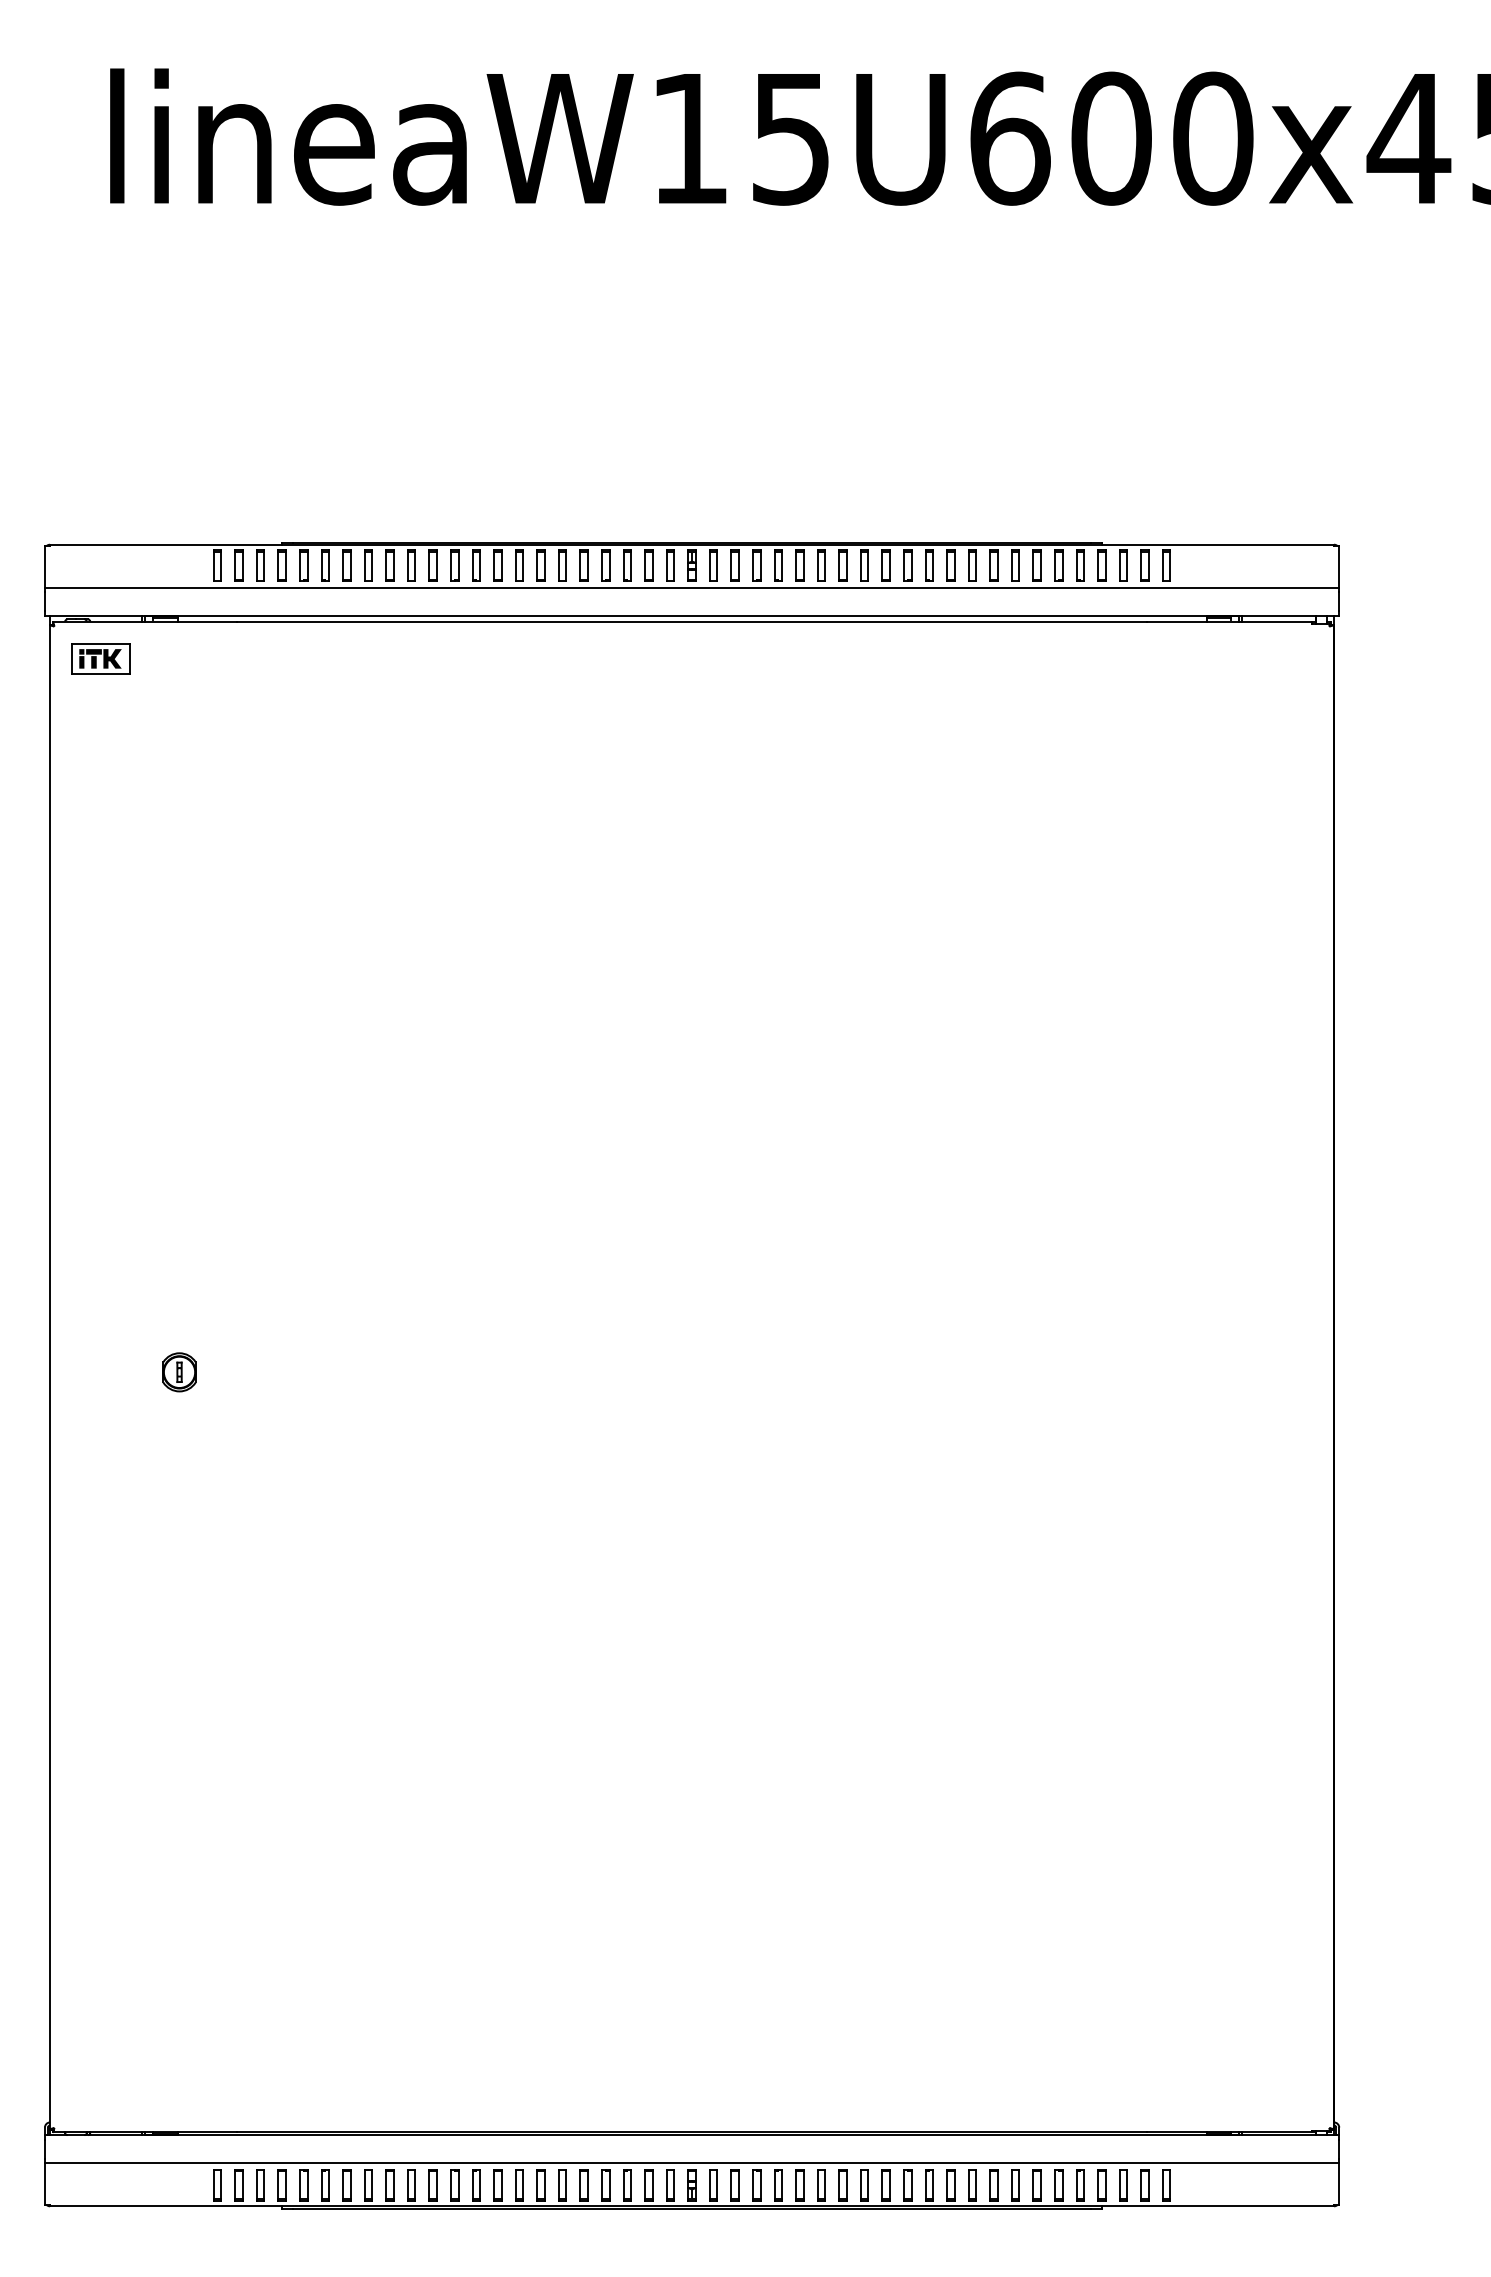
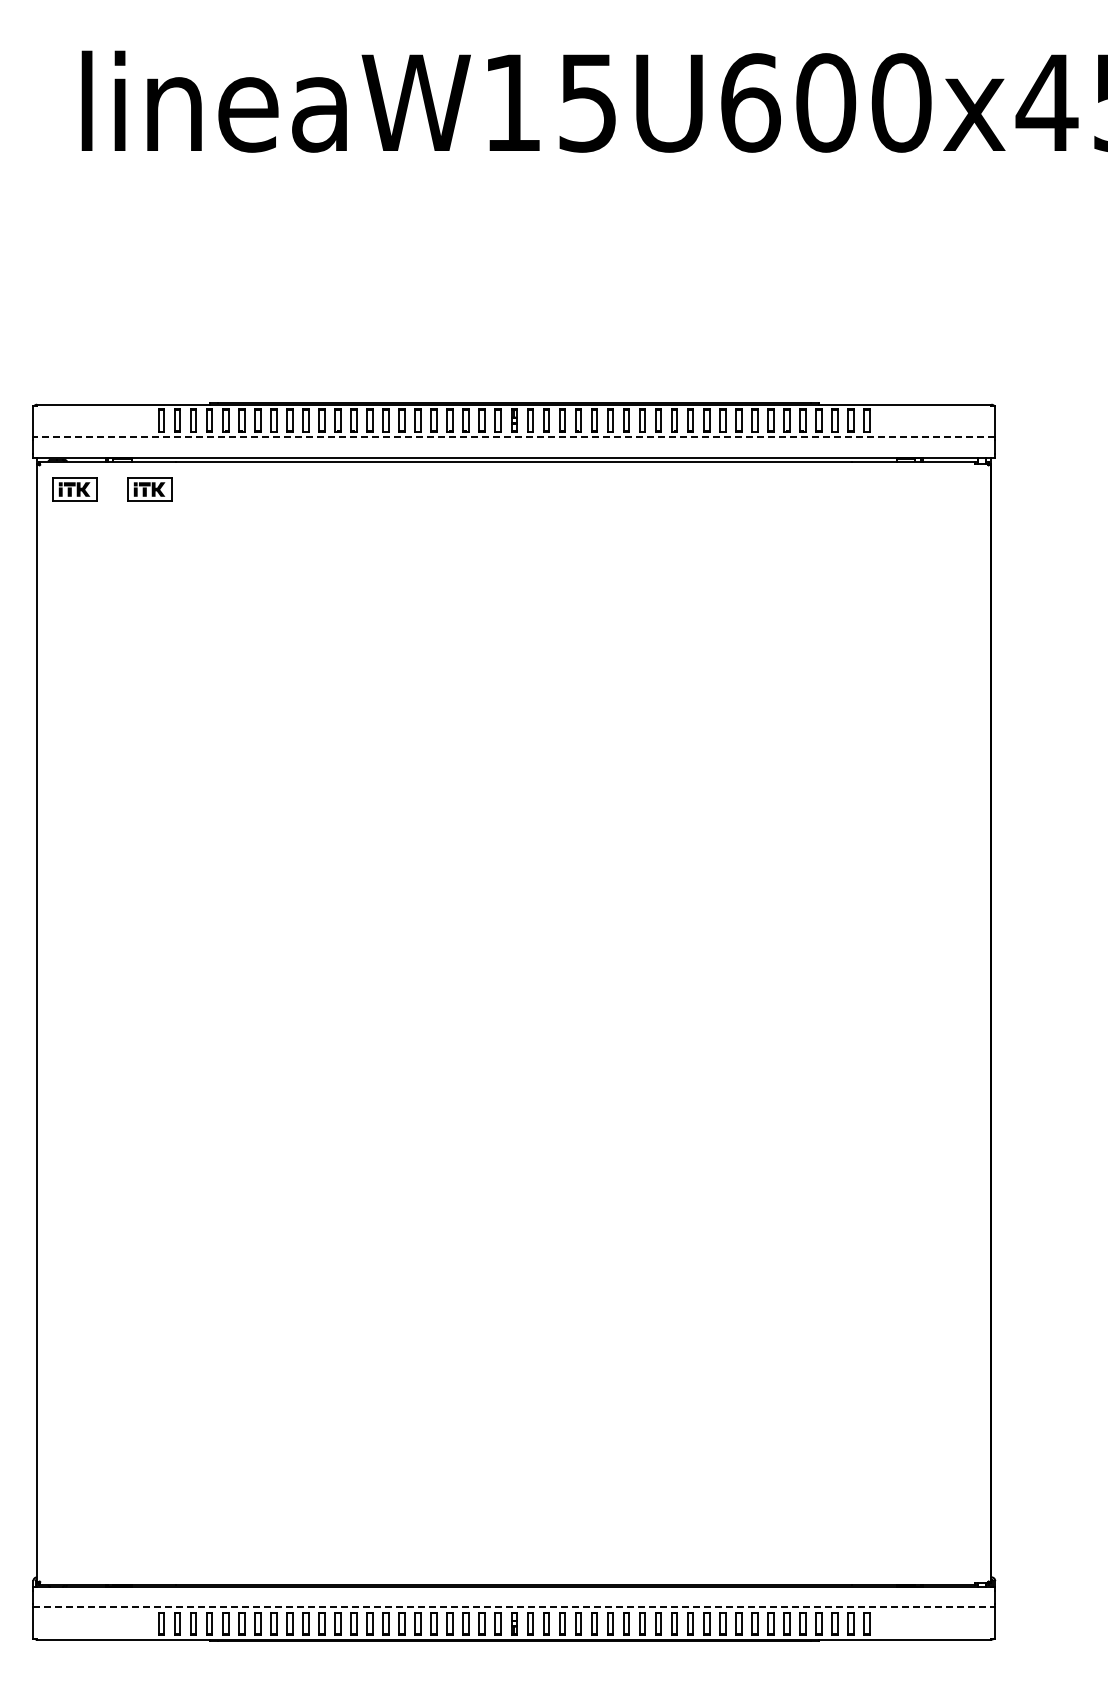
line: (692, 588) -> (514, 437), solid -> dashed
part: (201, 658) -> (149, 489), added
part: (179, 1371) -> (133, 1019), removed
line: (692, 2163) -> (514, 1607), solid -> dashed

